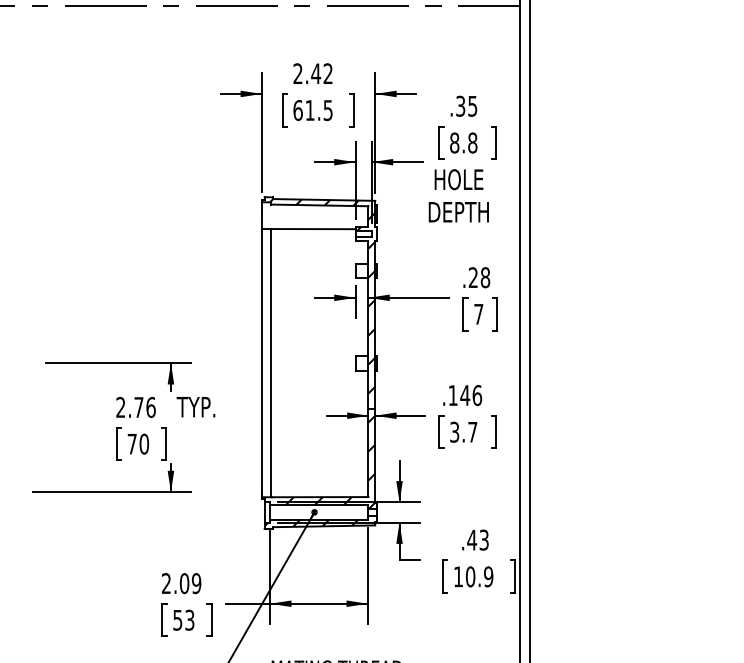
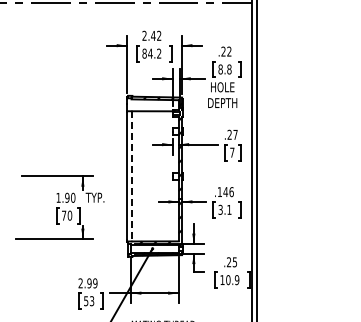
text: (466, 105) -> (226, 51), .35 -> .22
text: (312, 110) -> (151, 53), 61.5 -> 84.2
text: (485, 276) -> (235, 134), .28 -> .27
line: (271, 363) -> (131, 176), solid -> dashed
text: (135, 406) -> (65, 197), 2.76 -> 1.90
text: (472, 431) -> (229, 209), 3.7 -> 3.1
text: (477, 540) -> (231, 262), .43 -> .25
text: (184, 583) -> (89, 283), 2.09 -> 2.99

